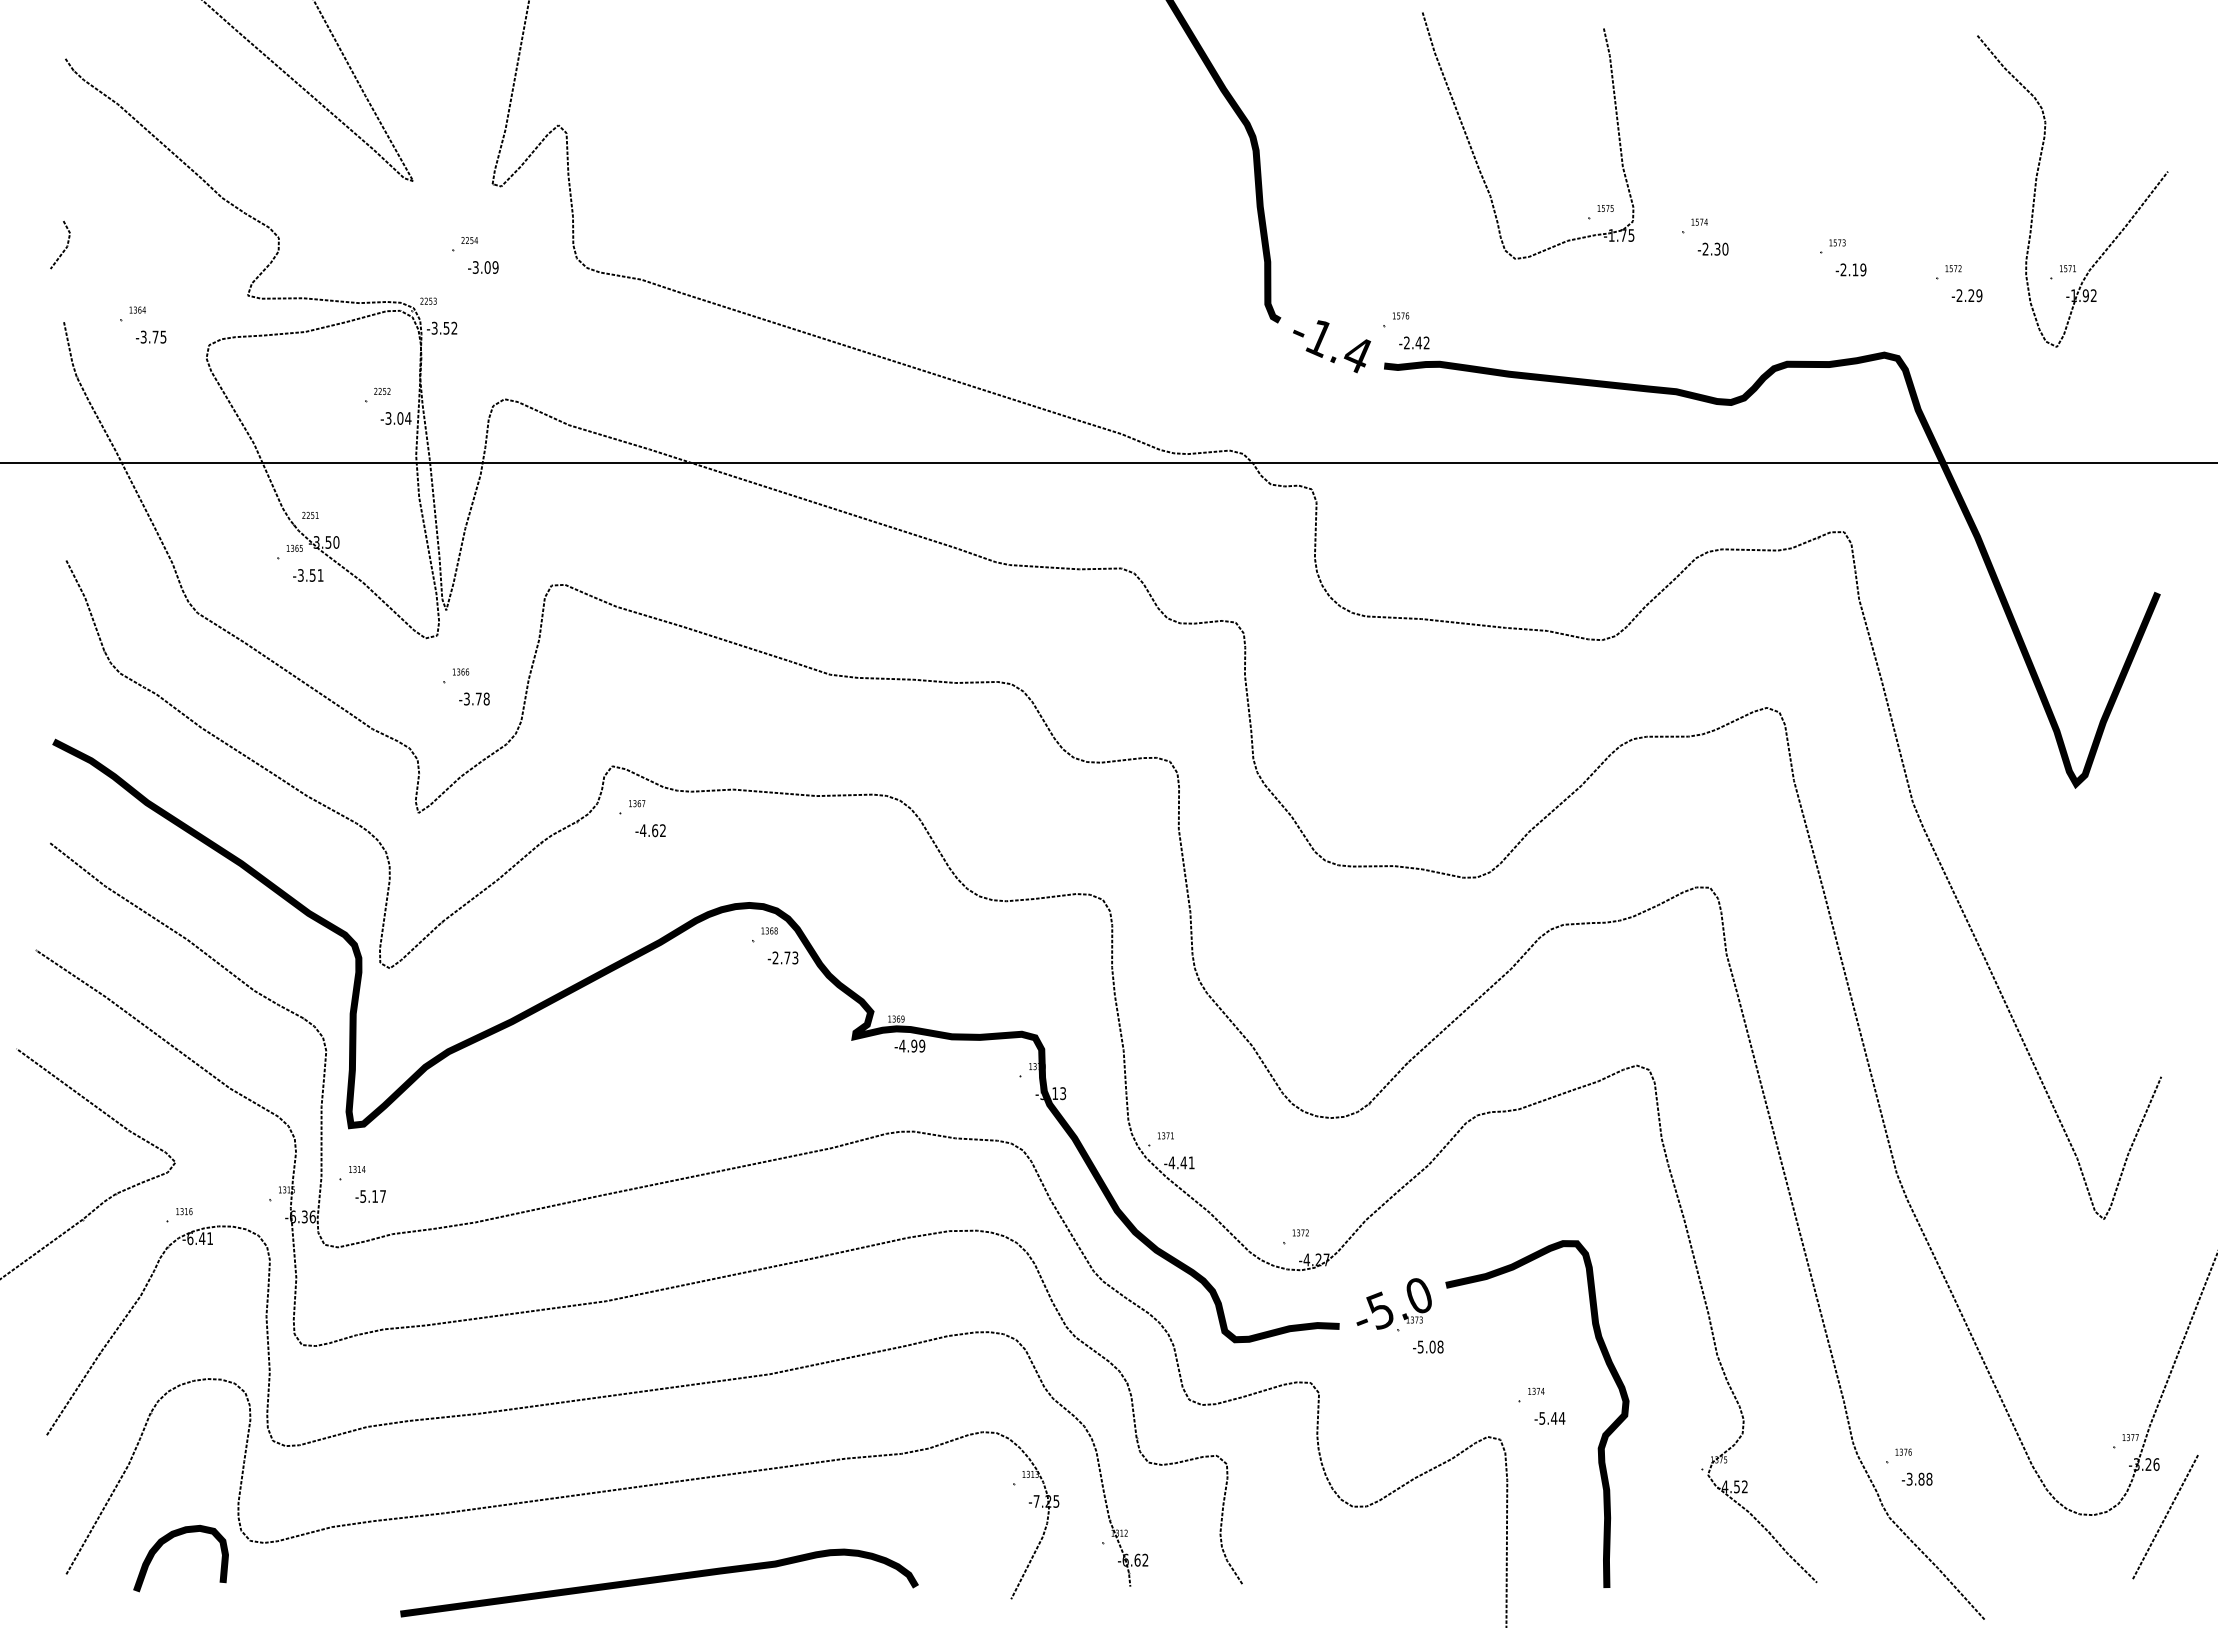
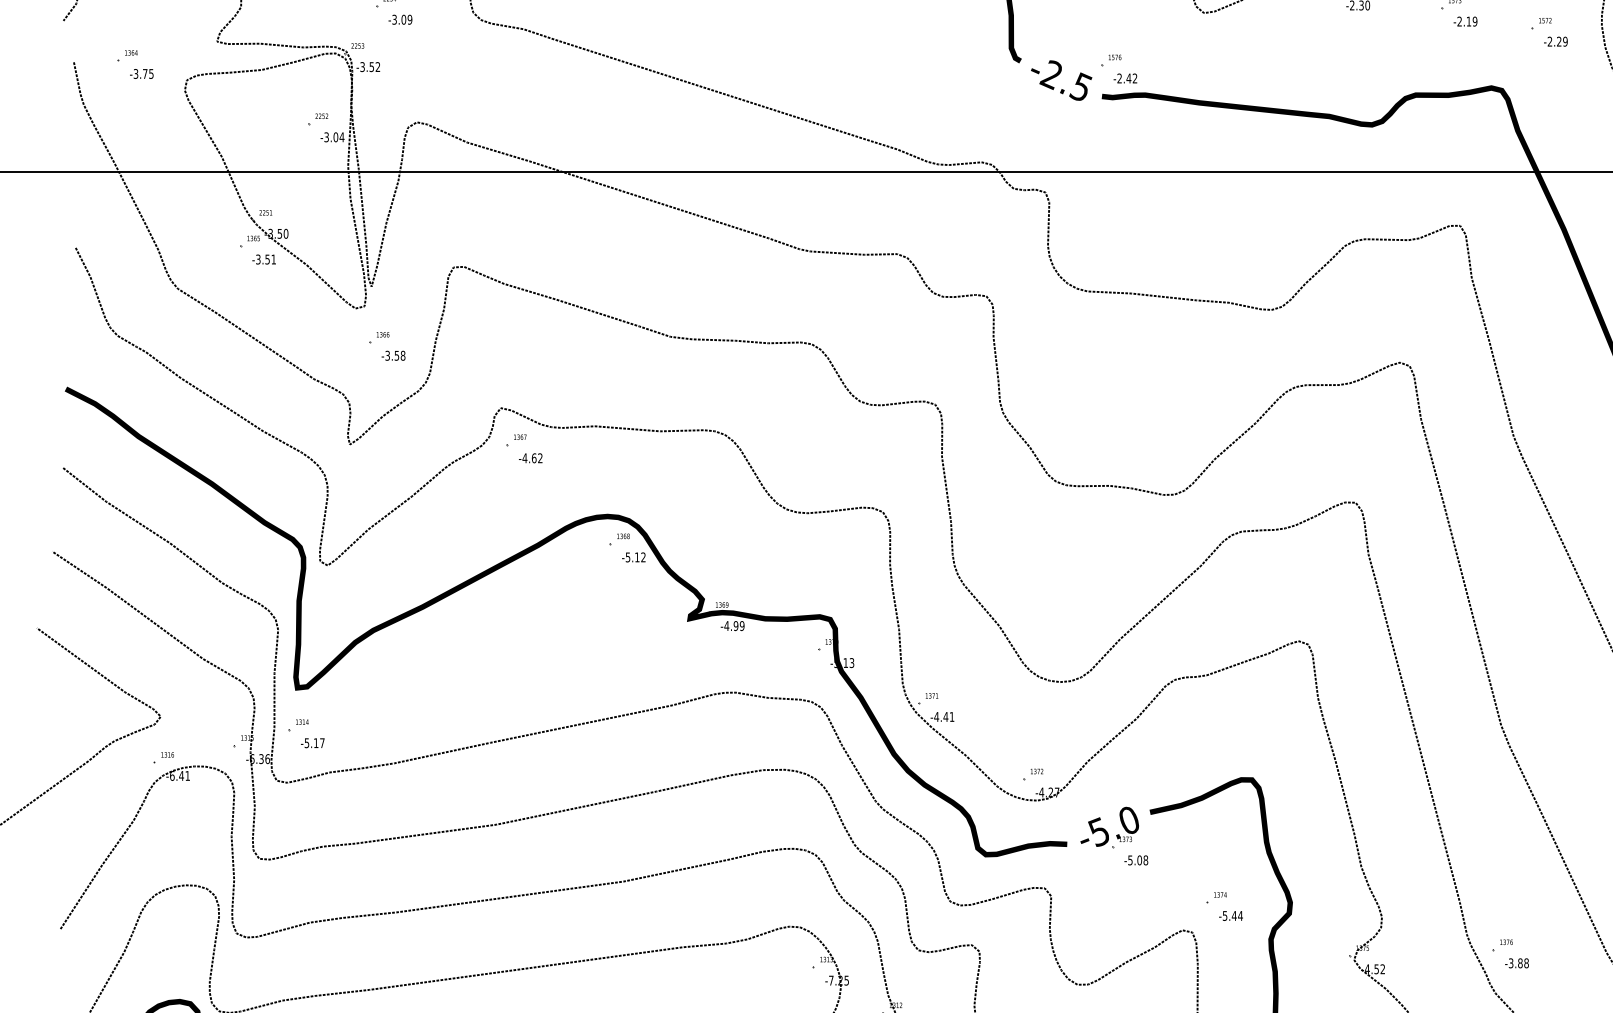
text: (1337, 346) -> (1065, 81), -1.4 -> -2.5
text: (478, 698) -> (396, 355), -3.78 -> -3.58
text: (785, 957) -> (635, 557), -2.73 -> -5.12

